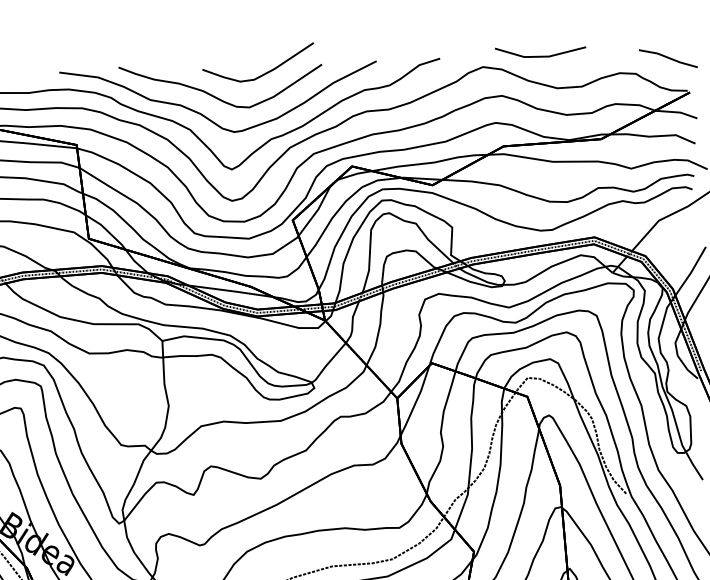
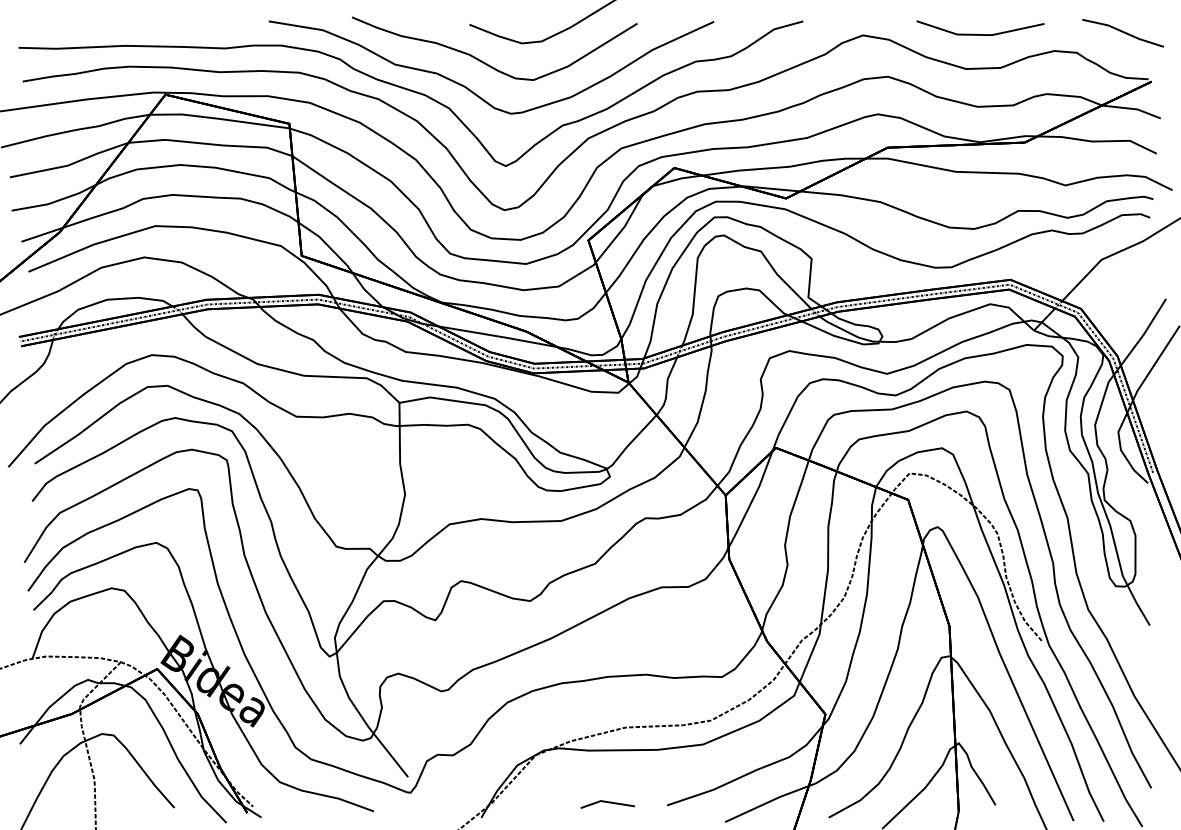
line: (540, 56) -> (980, 34), moved

